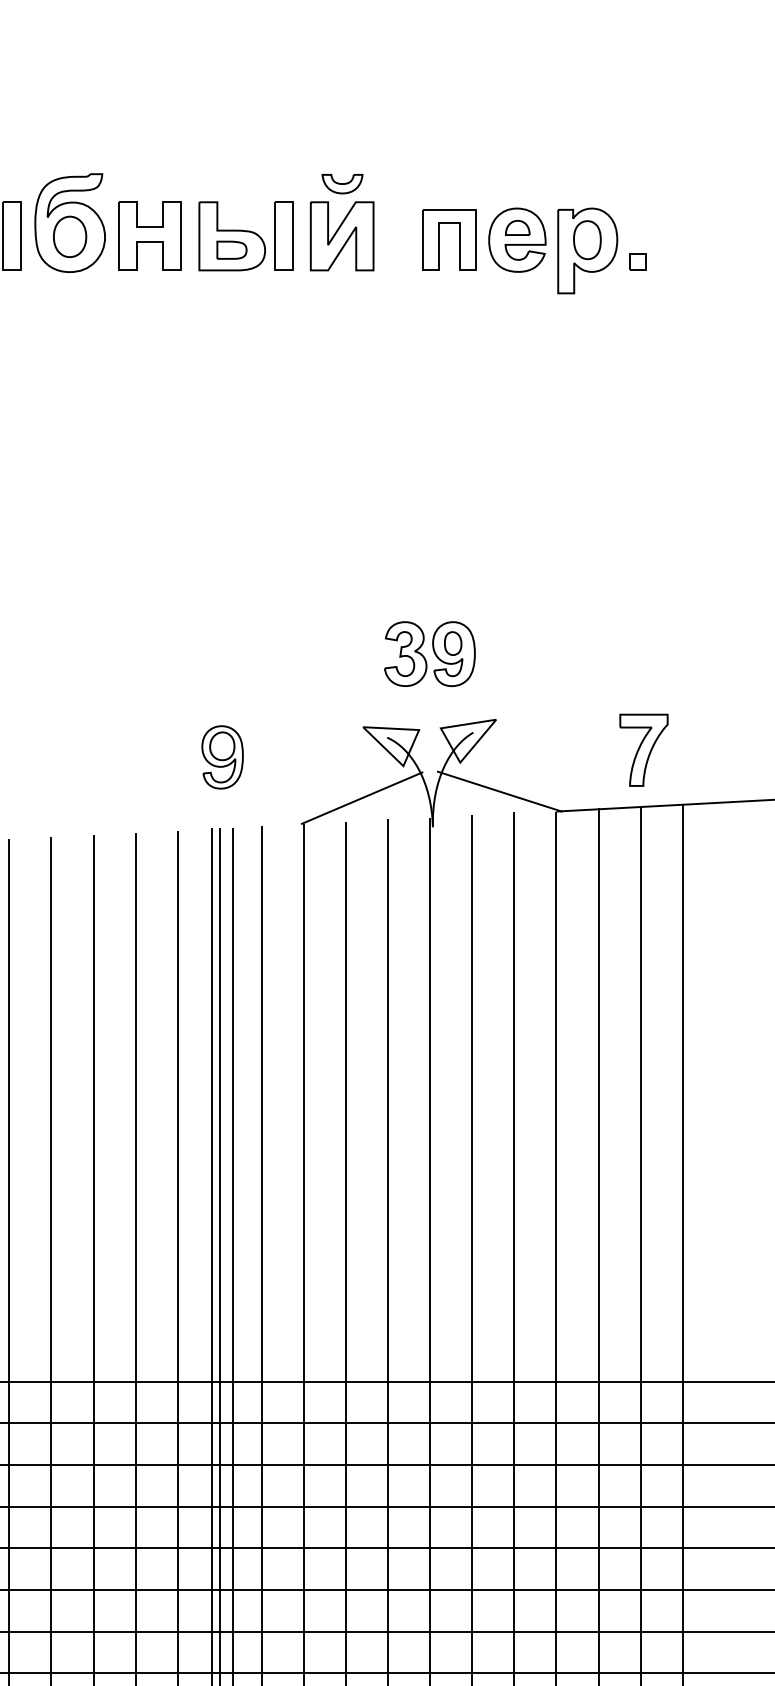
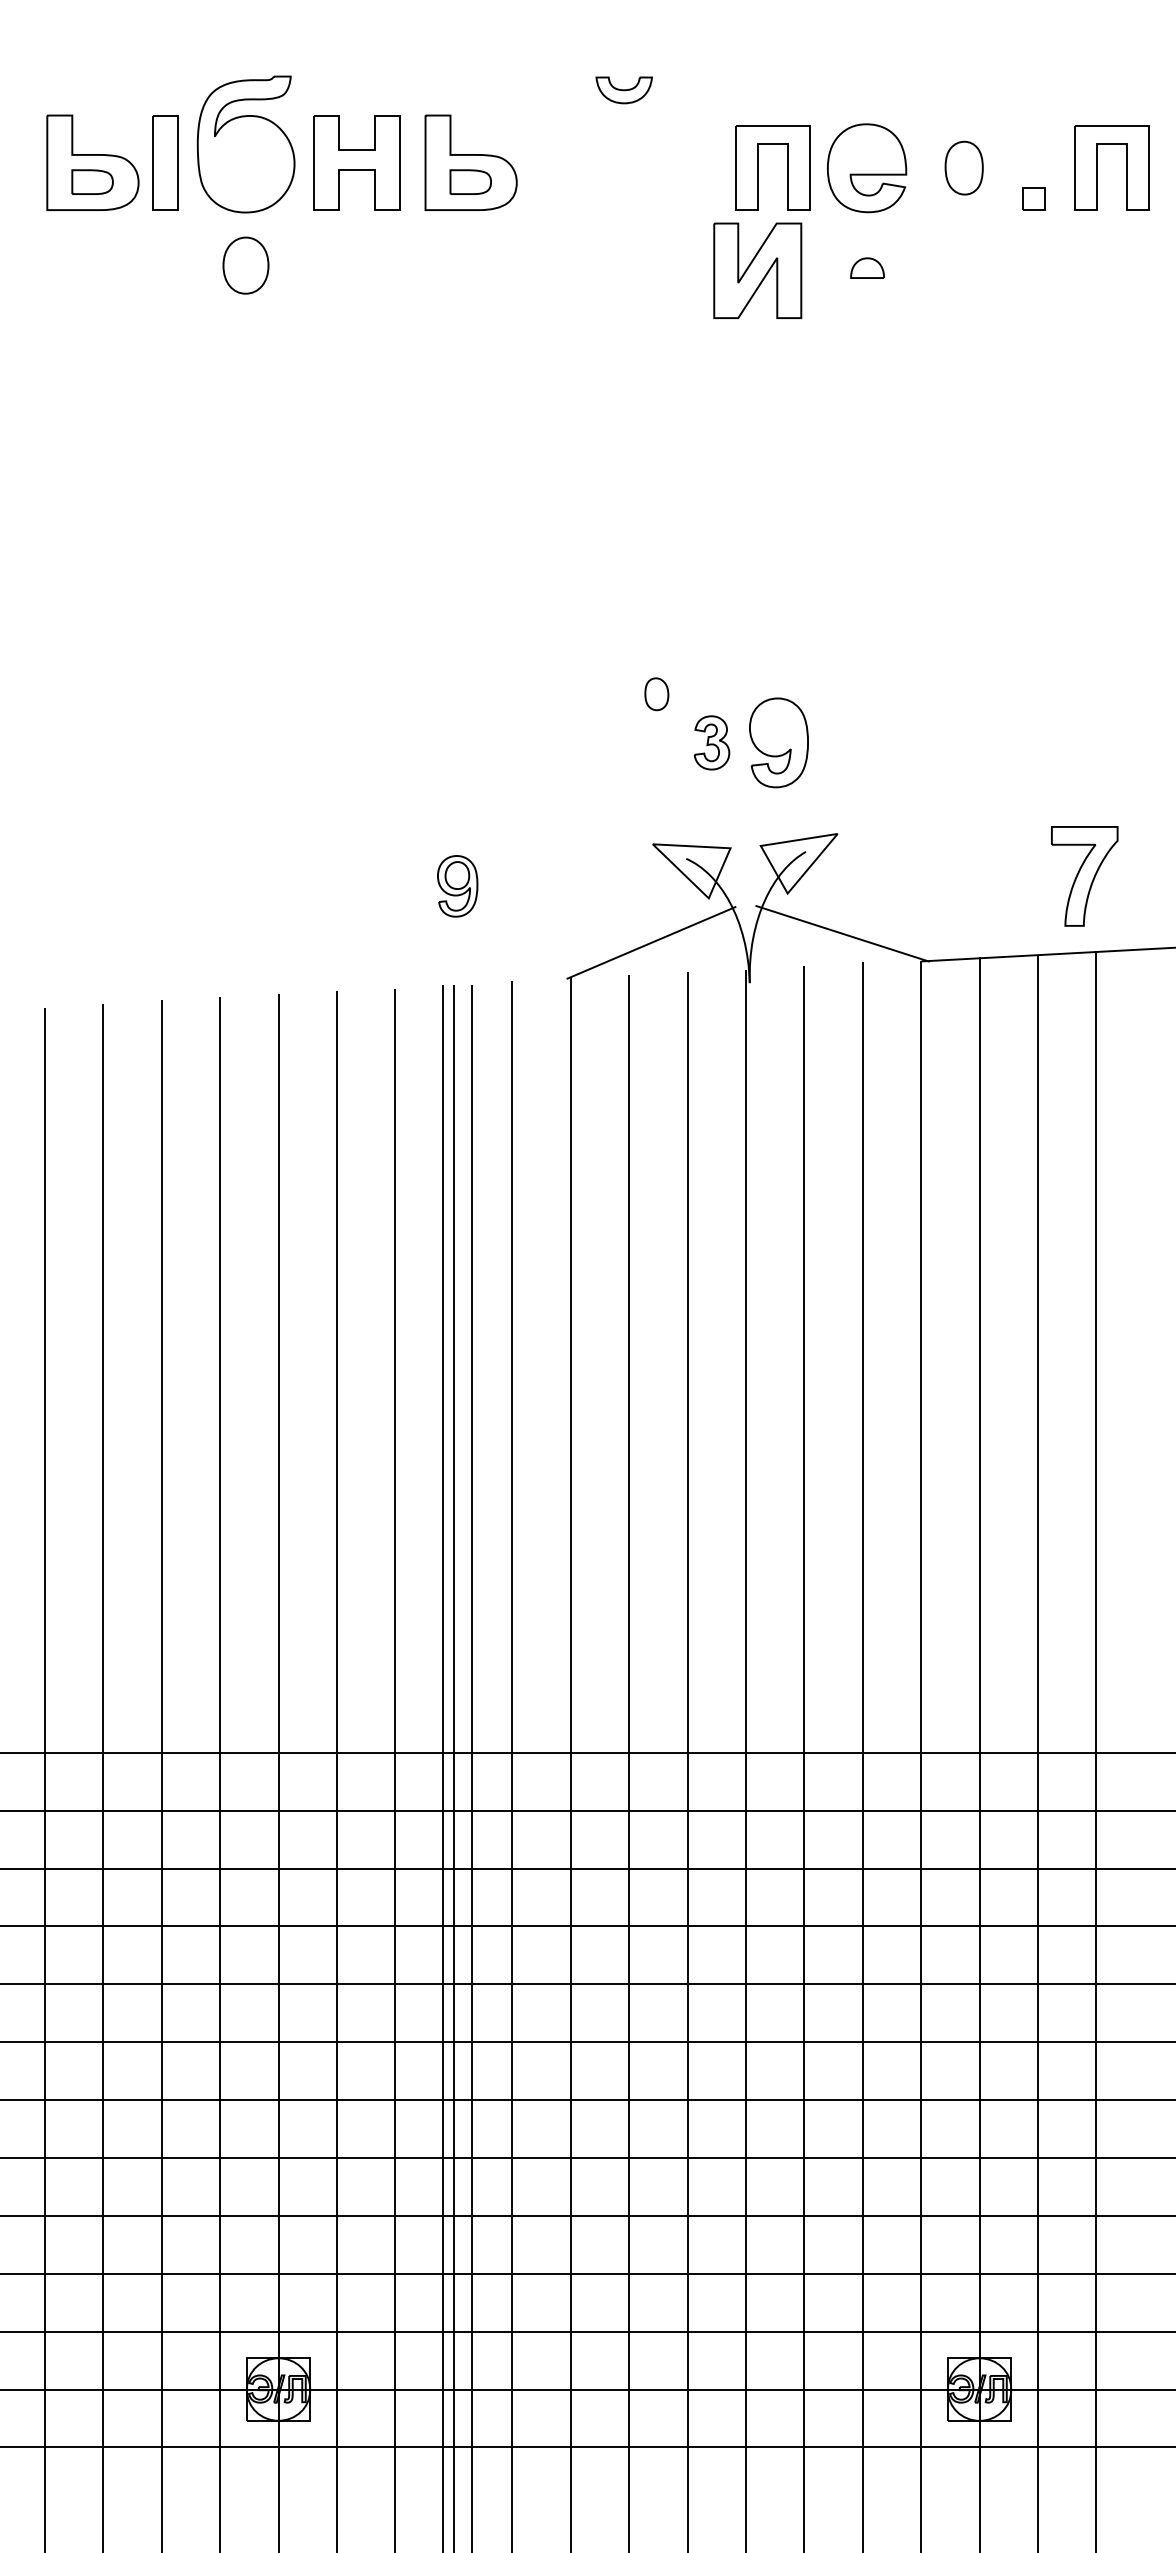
part: (517, 227) -> (867, 267), moved
part: (69, 236) -> (245, 265), moved
part: (284, 236) -> (543, 162), removed
part: (341, 236) -> (757, 270), moved
part: (683, 239) -> (1097, 167), added
part: (587, 250) -> (964, 182), removed
part: (452, 643) -> (656, 694), moved
part: (405, 653) -> (711, 742), size x0.6
part: (643, 750) -> (1084, 876), moved
part: (222, 757) -> (457, 886), size x0.7

